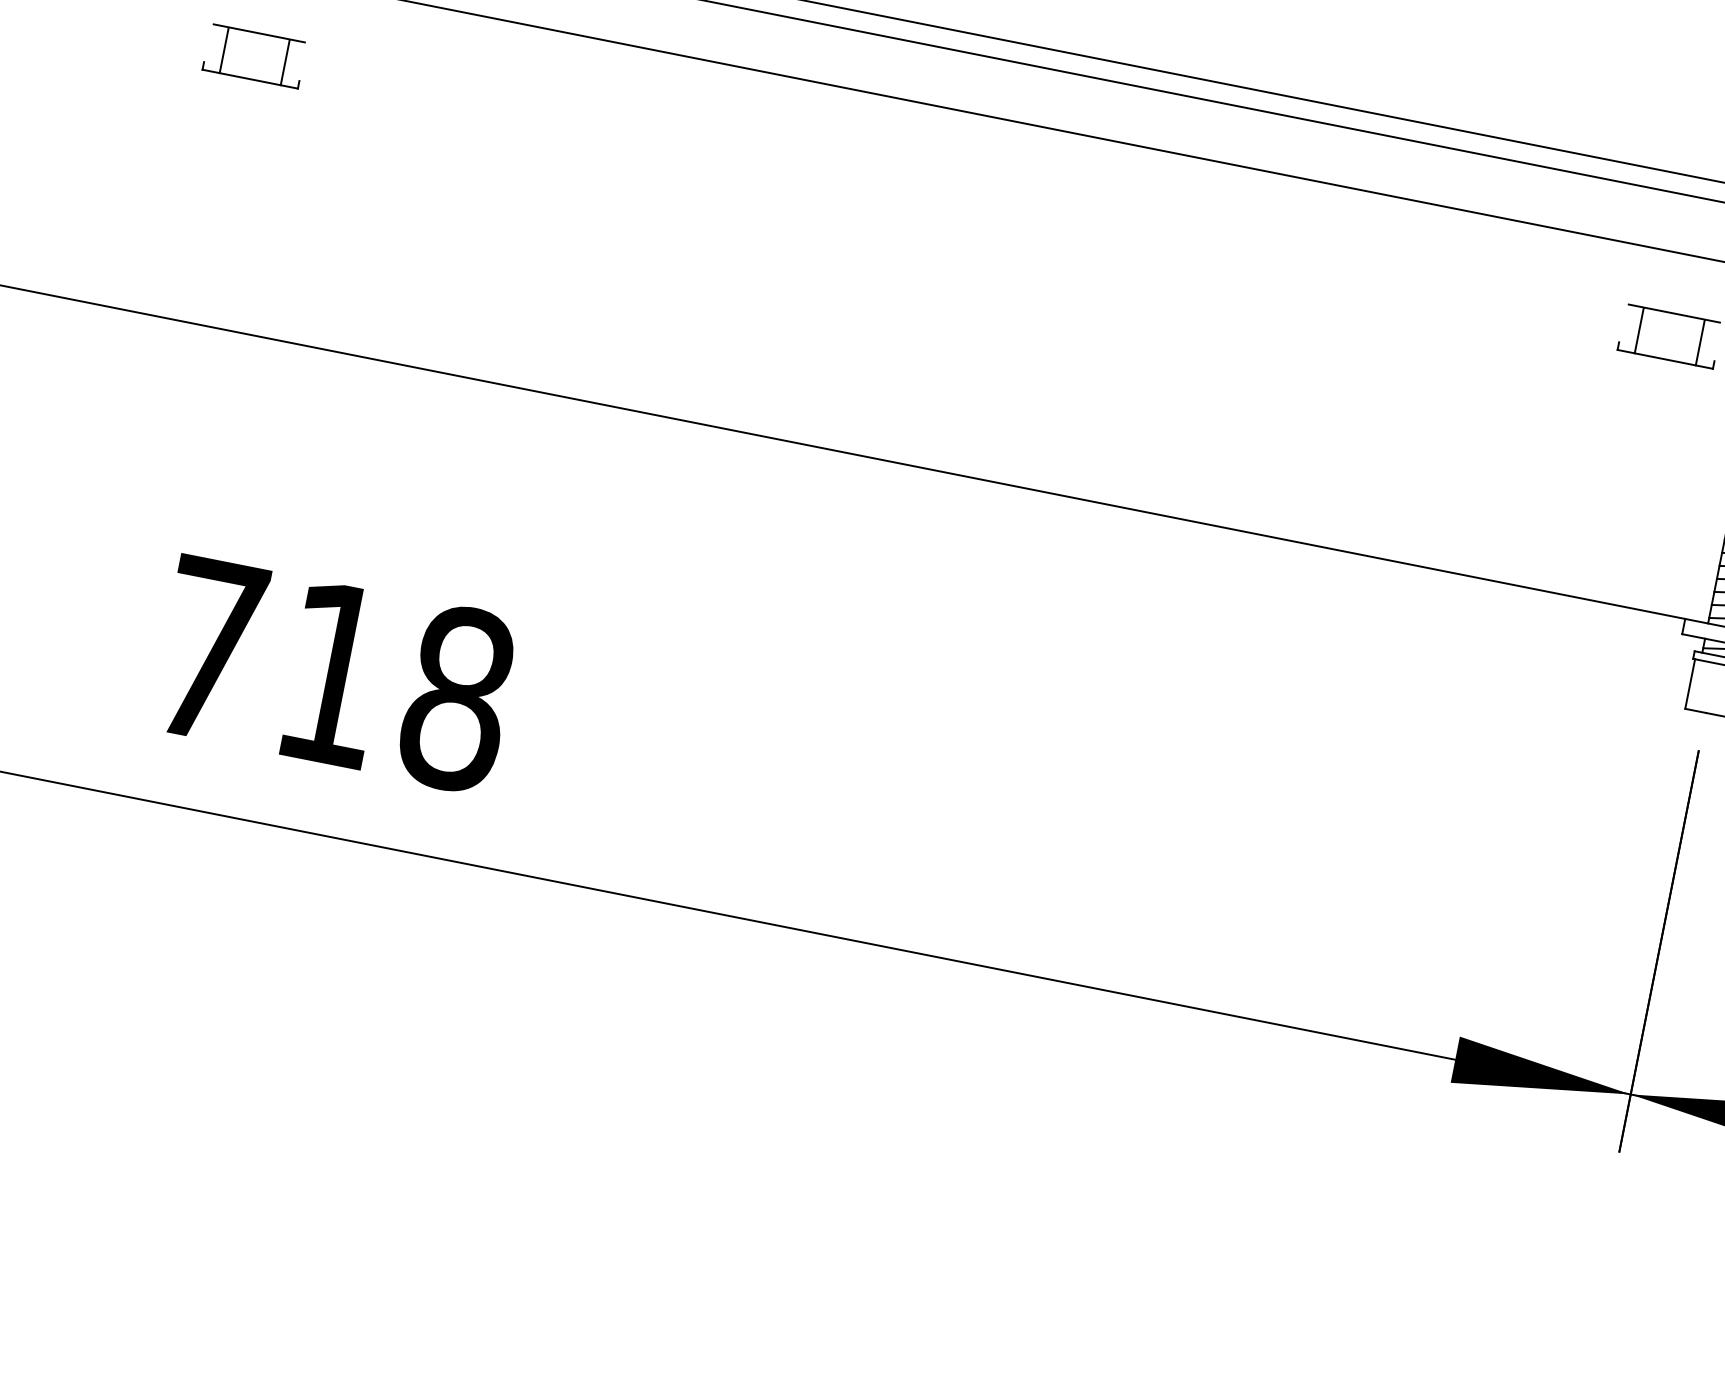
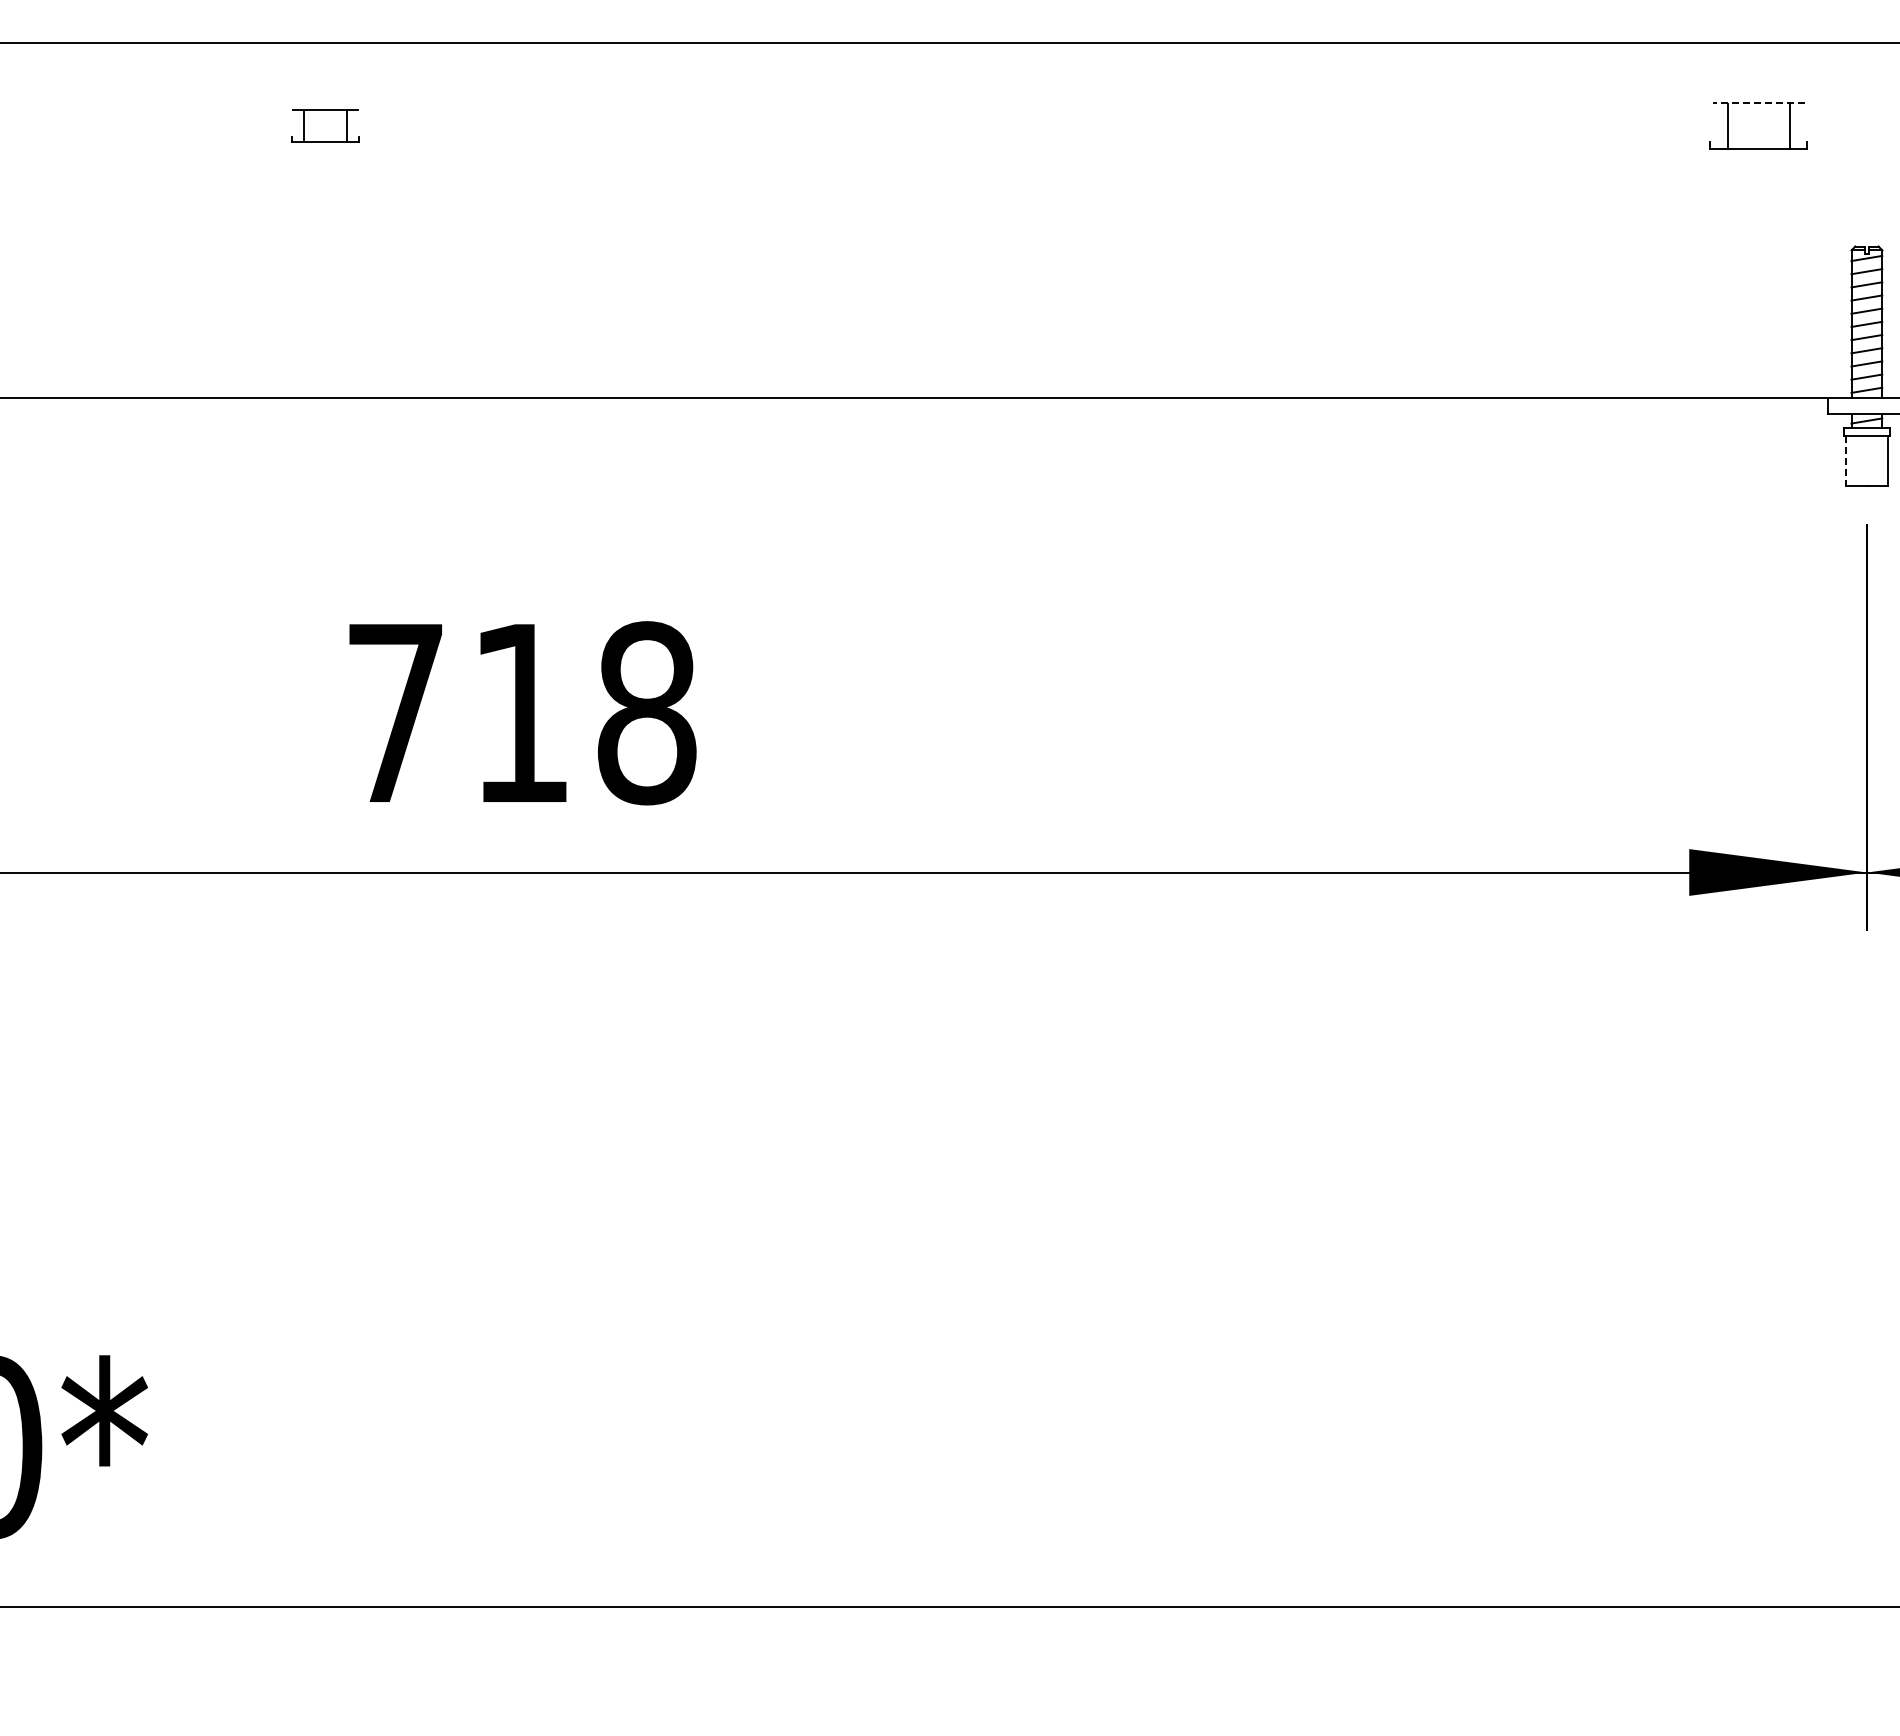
part: (255, 55) -> (325, 125), size x0.7
line: (1674, 313) -> (1758, 102), solid -> dashed
line: (1689, 684) -> (1845, 461), solid -> dashed

